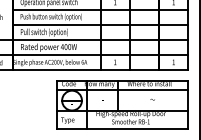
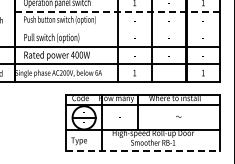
line: (101, 9) -> (118, 11), solid -> dashed
line: (100, 25) -> (117, 29), removed
line: (121, 128) -> (142, 150), solid -> dashed

